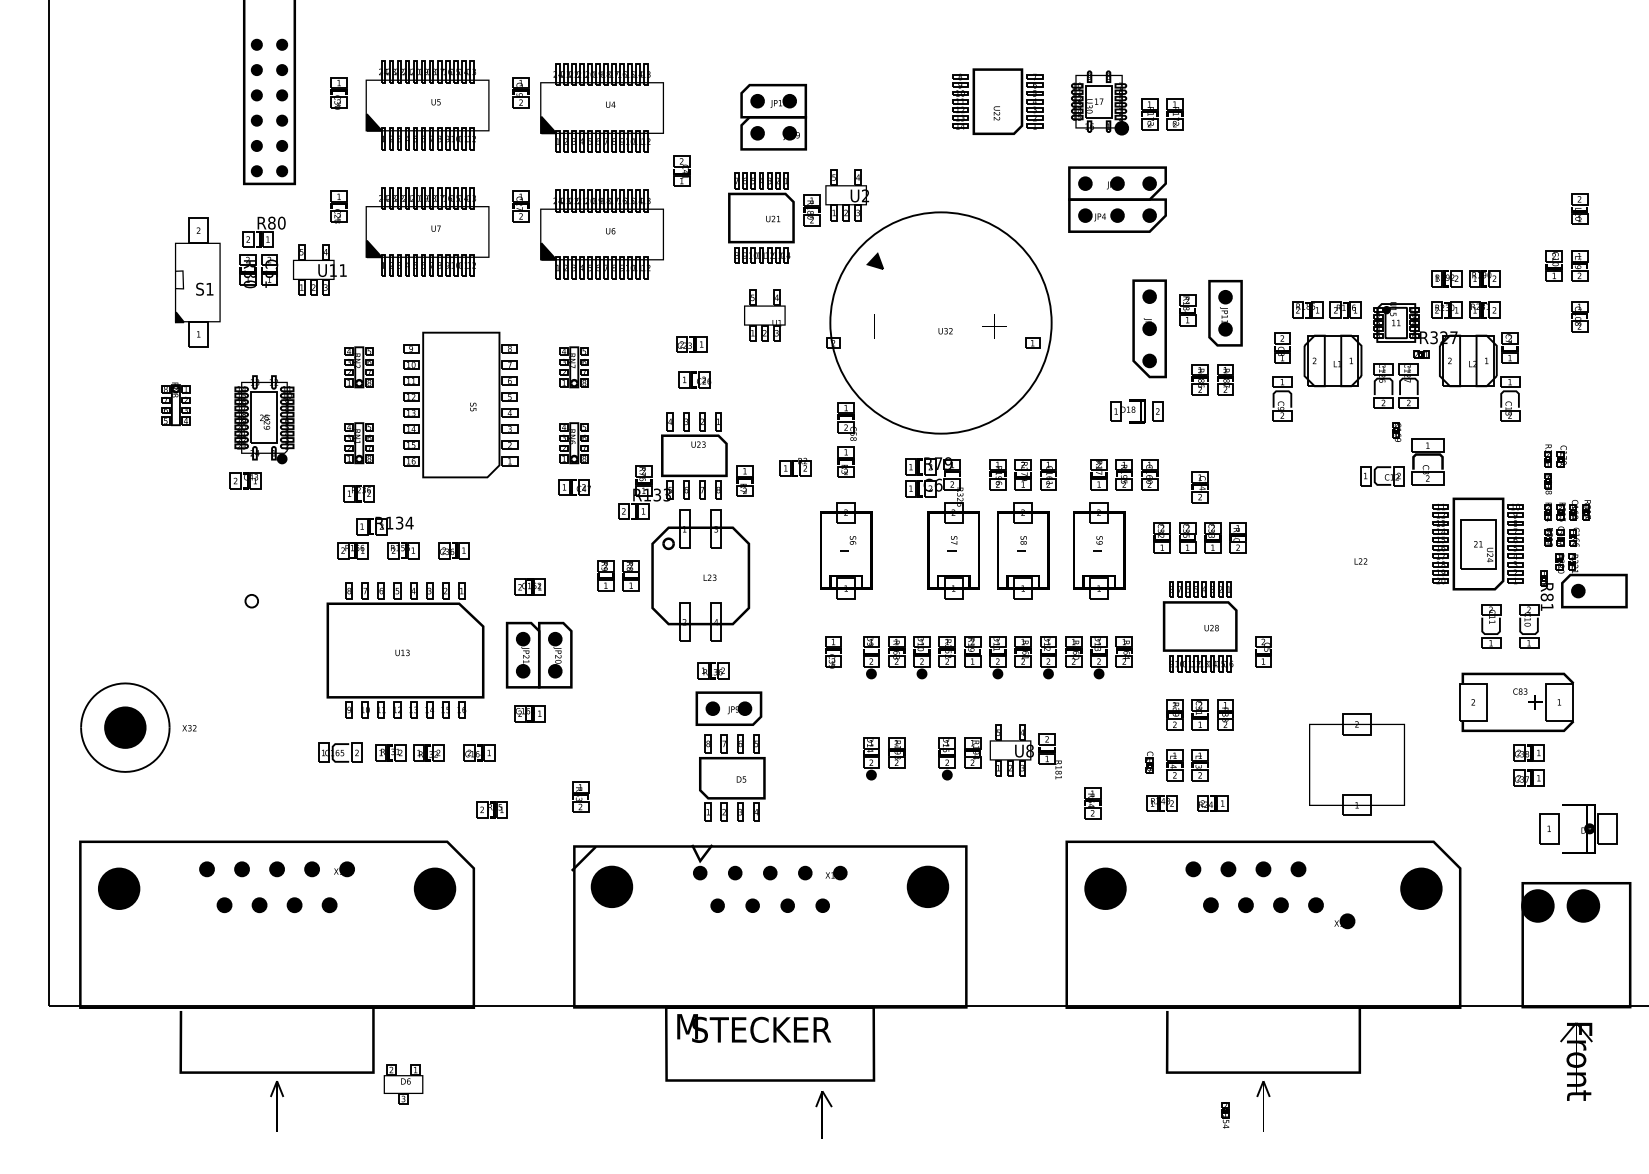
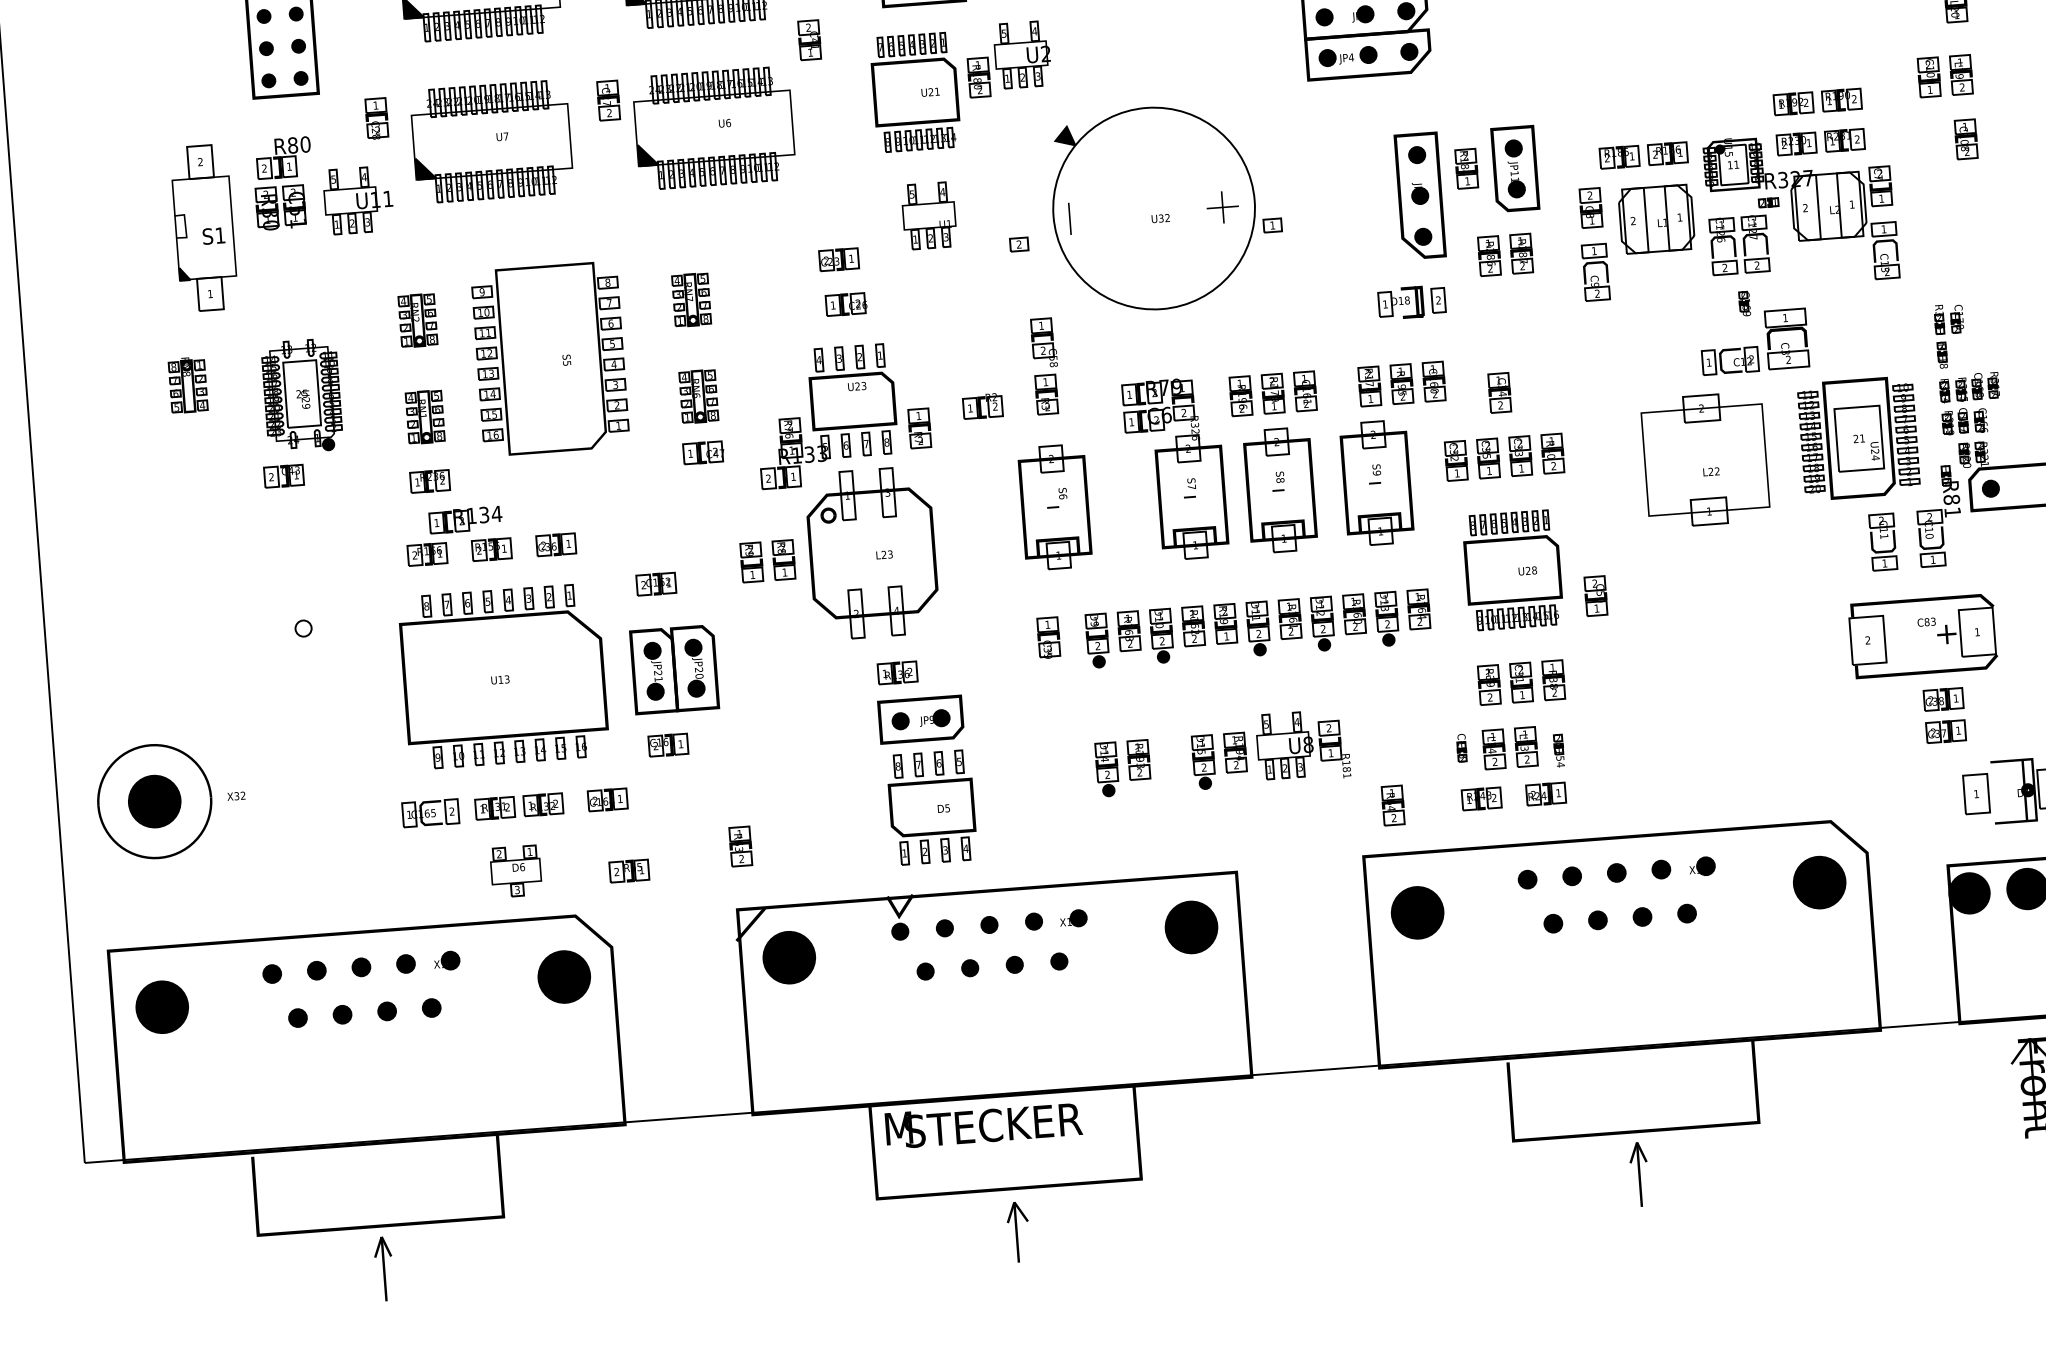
circle: (940, 322) -> (1153, 207), size x0.71
part: (1356, 764) -> (1704, 459), moved
part: (1344, 921) -> (1702, 866), moved
part: (403, 1084) -> (516, 871), moved
part: (823, 1114) -> (1017, 1231), moved
part: (1225, 1115) -> (1559, 750), moved

